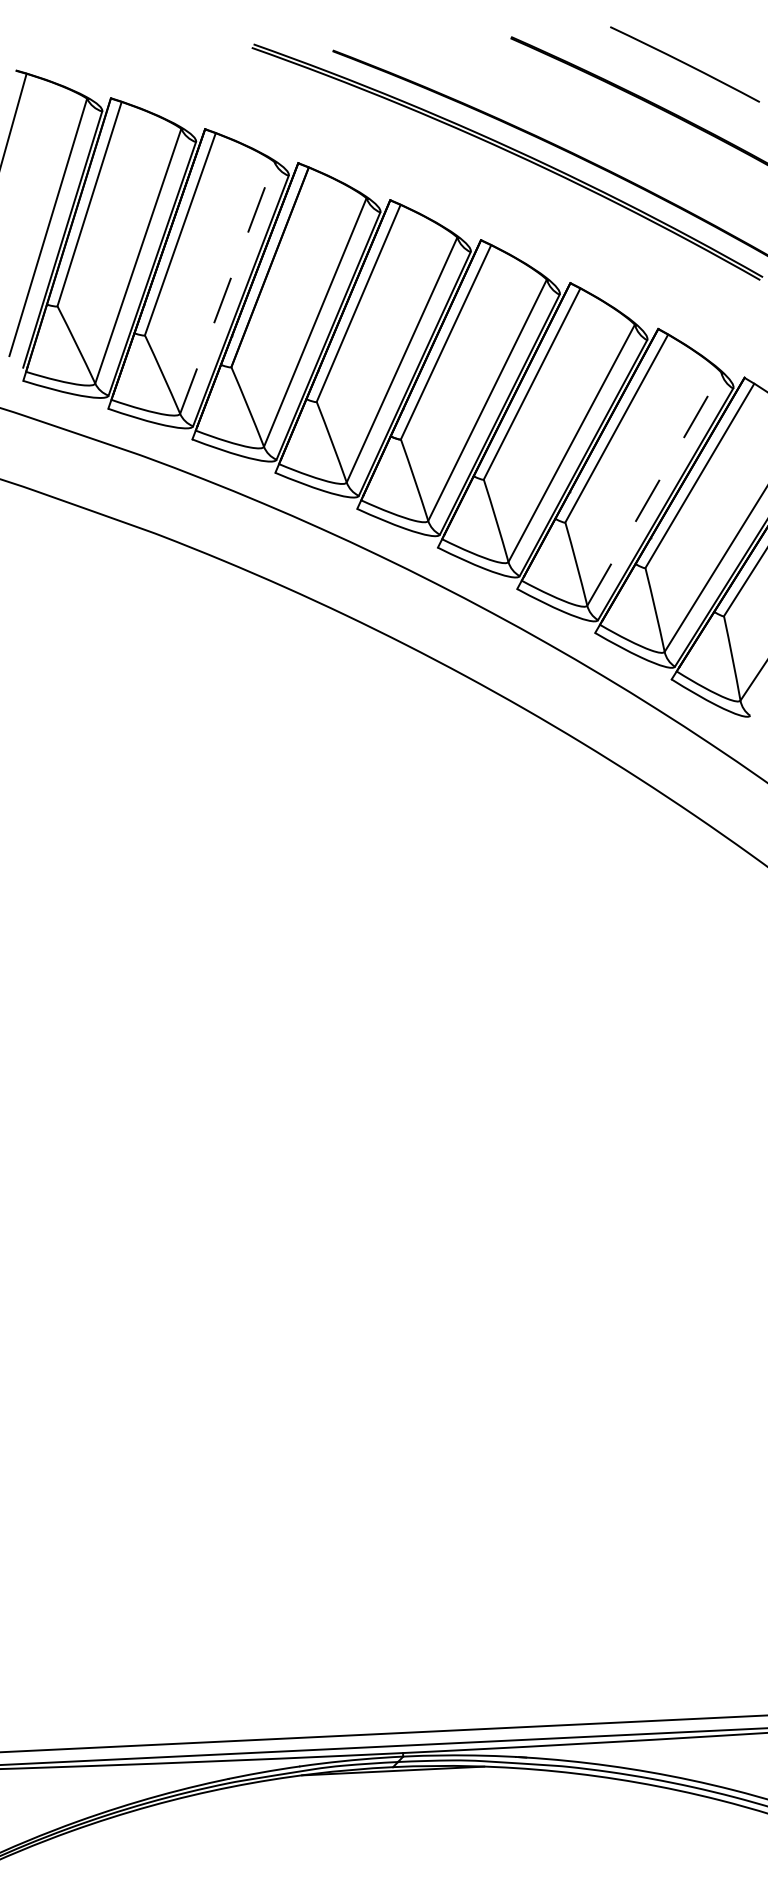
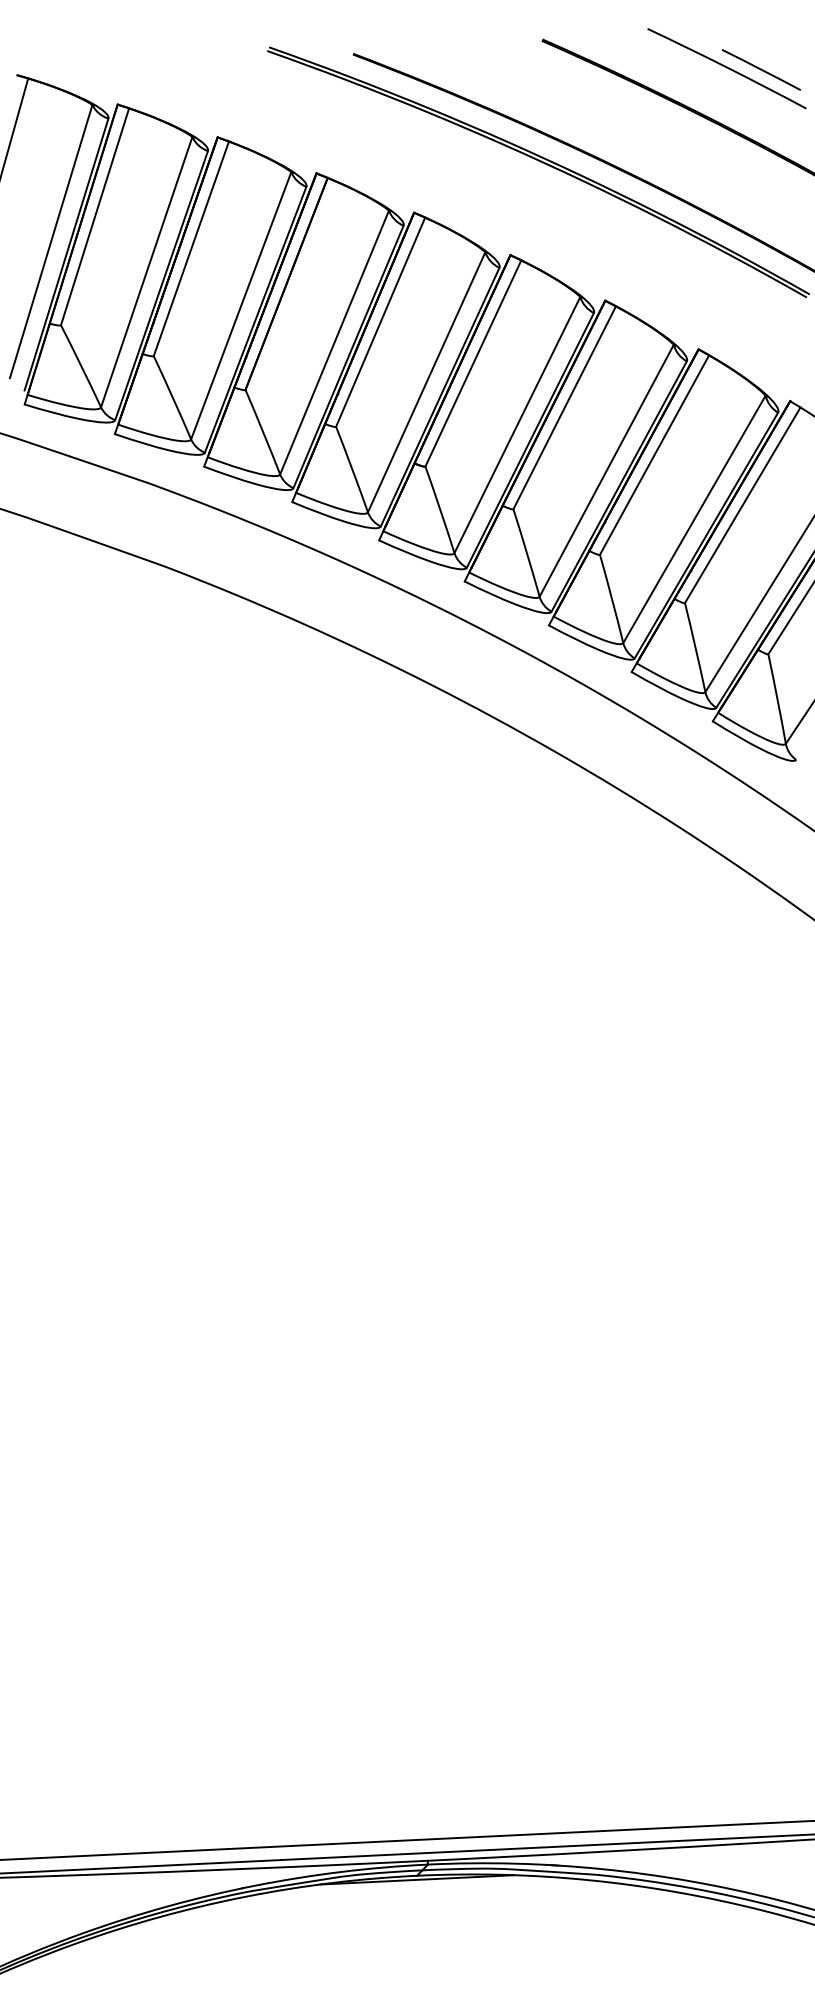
line: (716, 65) -> (760, 69), added
line: (227, 287) -> (241, 305), dashed -> solid
line: (654, 489) -> (694, 519), dashed -> solid

